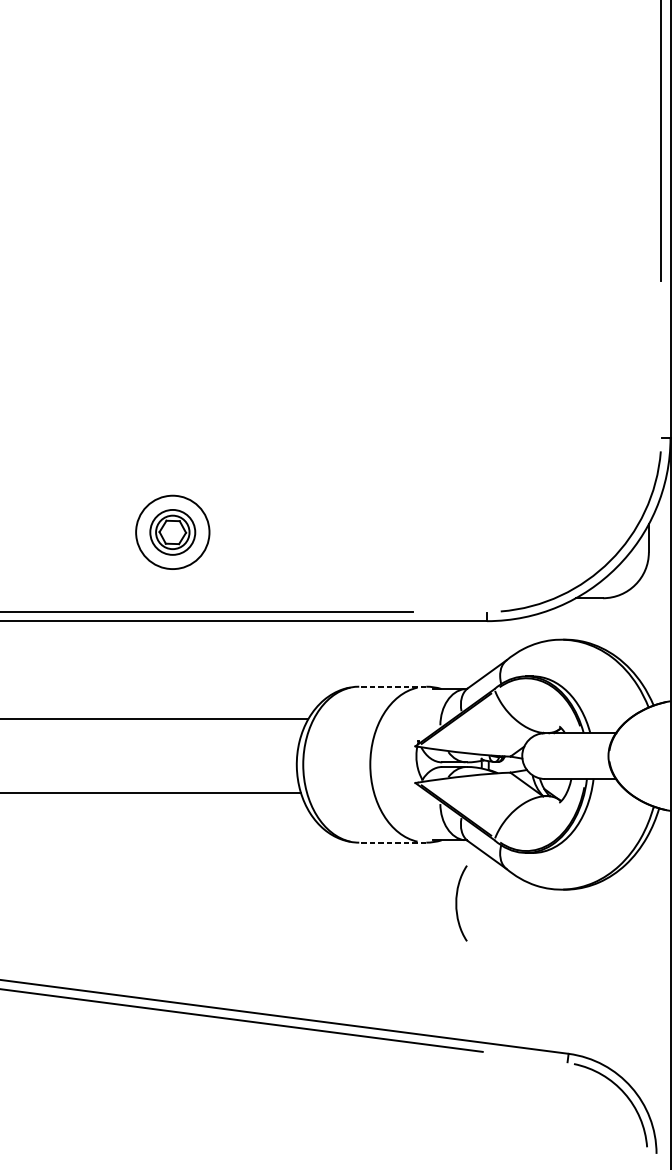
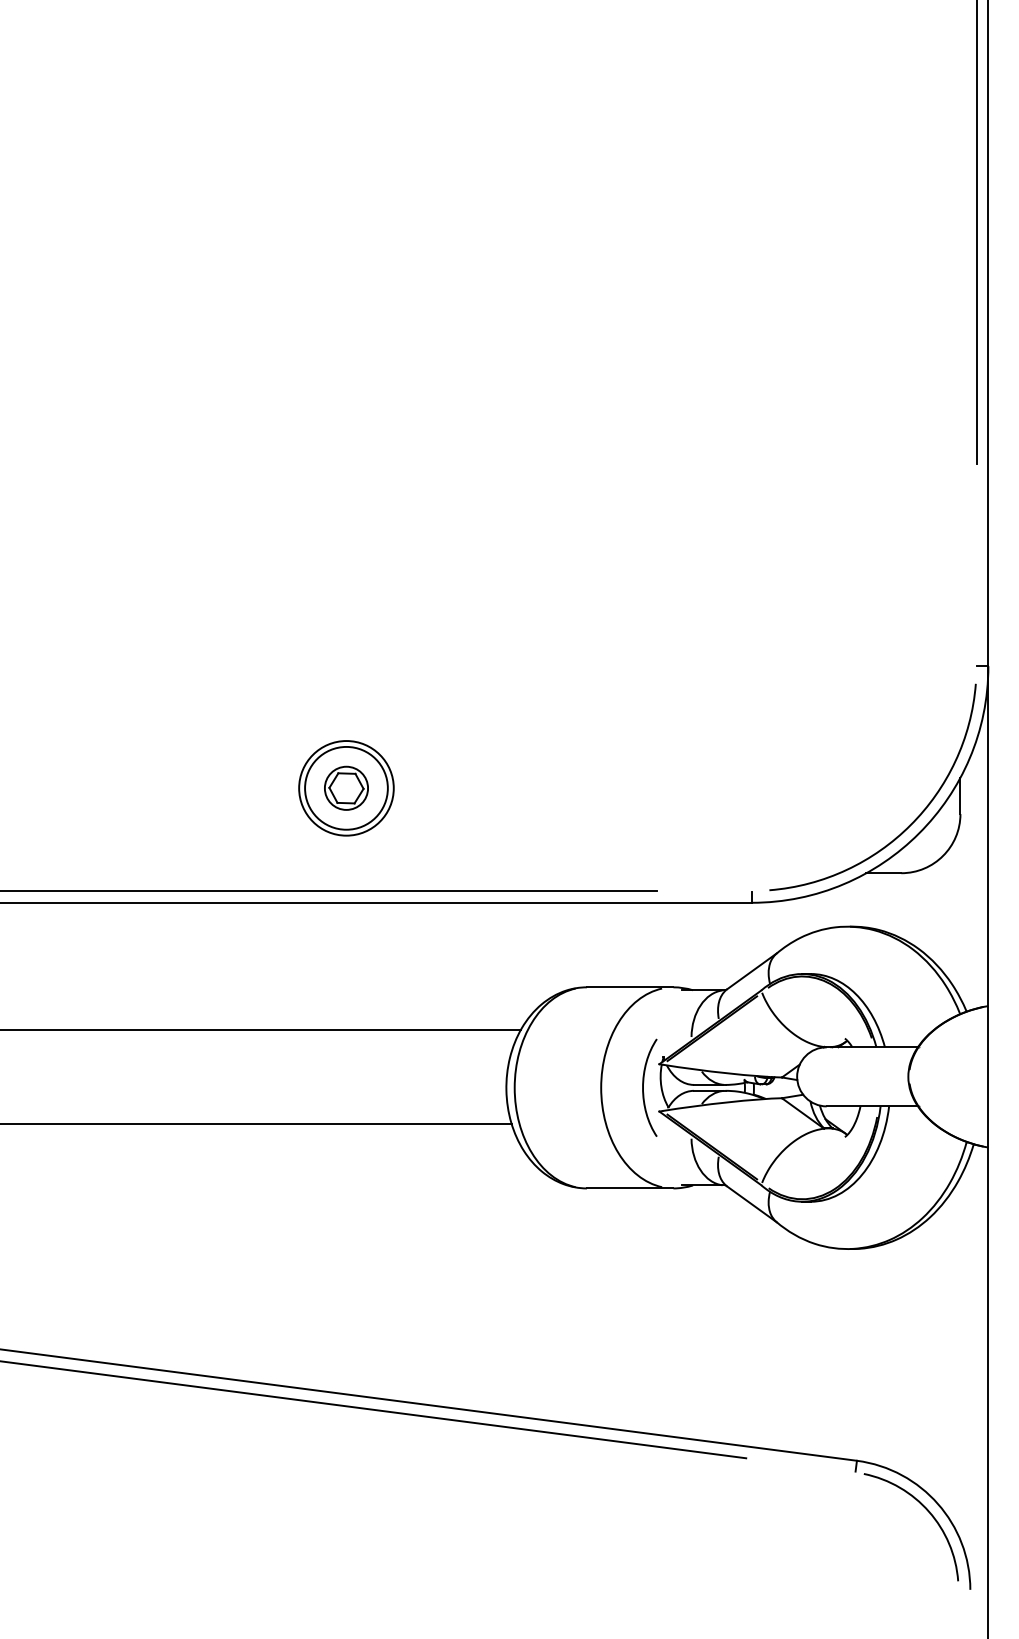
circle: (172, 531) -> (346, 787), size x1.43
line: (392, 686) -> (629, 987), dashed -> solid
line: (392, 842) -> (629, 1188), dashed -> solid
curve: (456, 903) -> (643, 1087), moved

